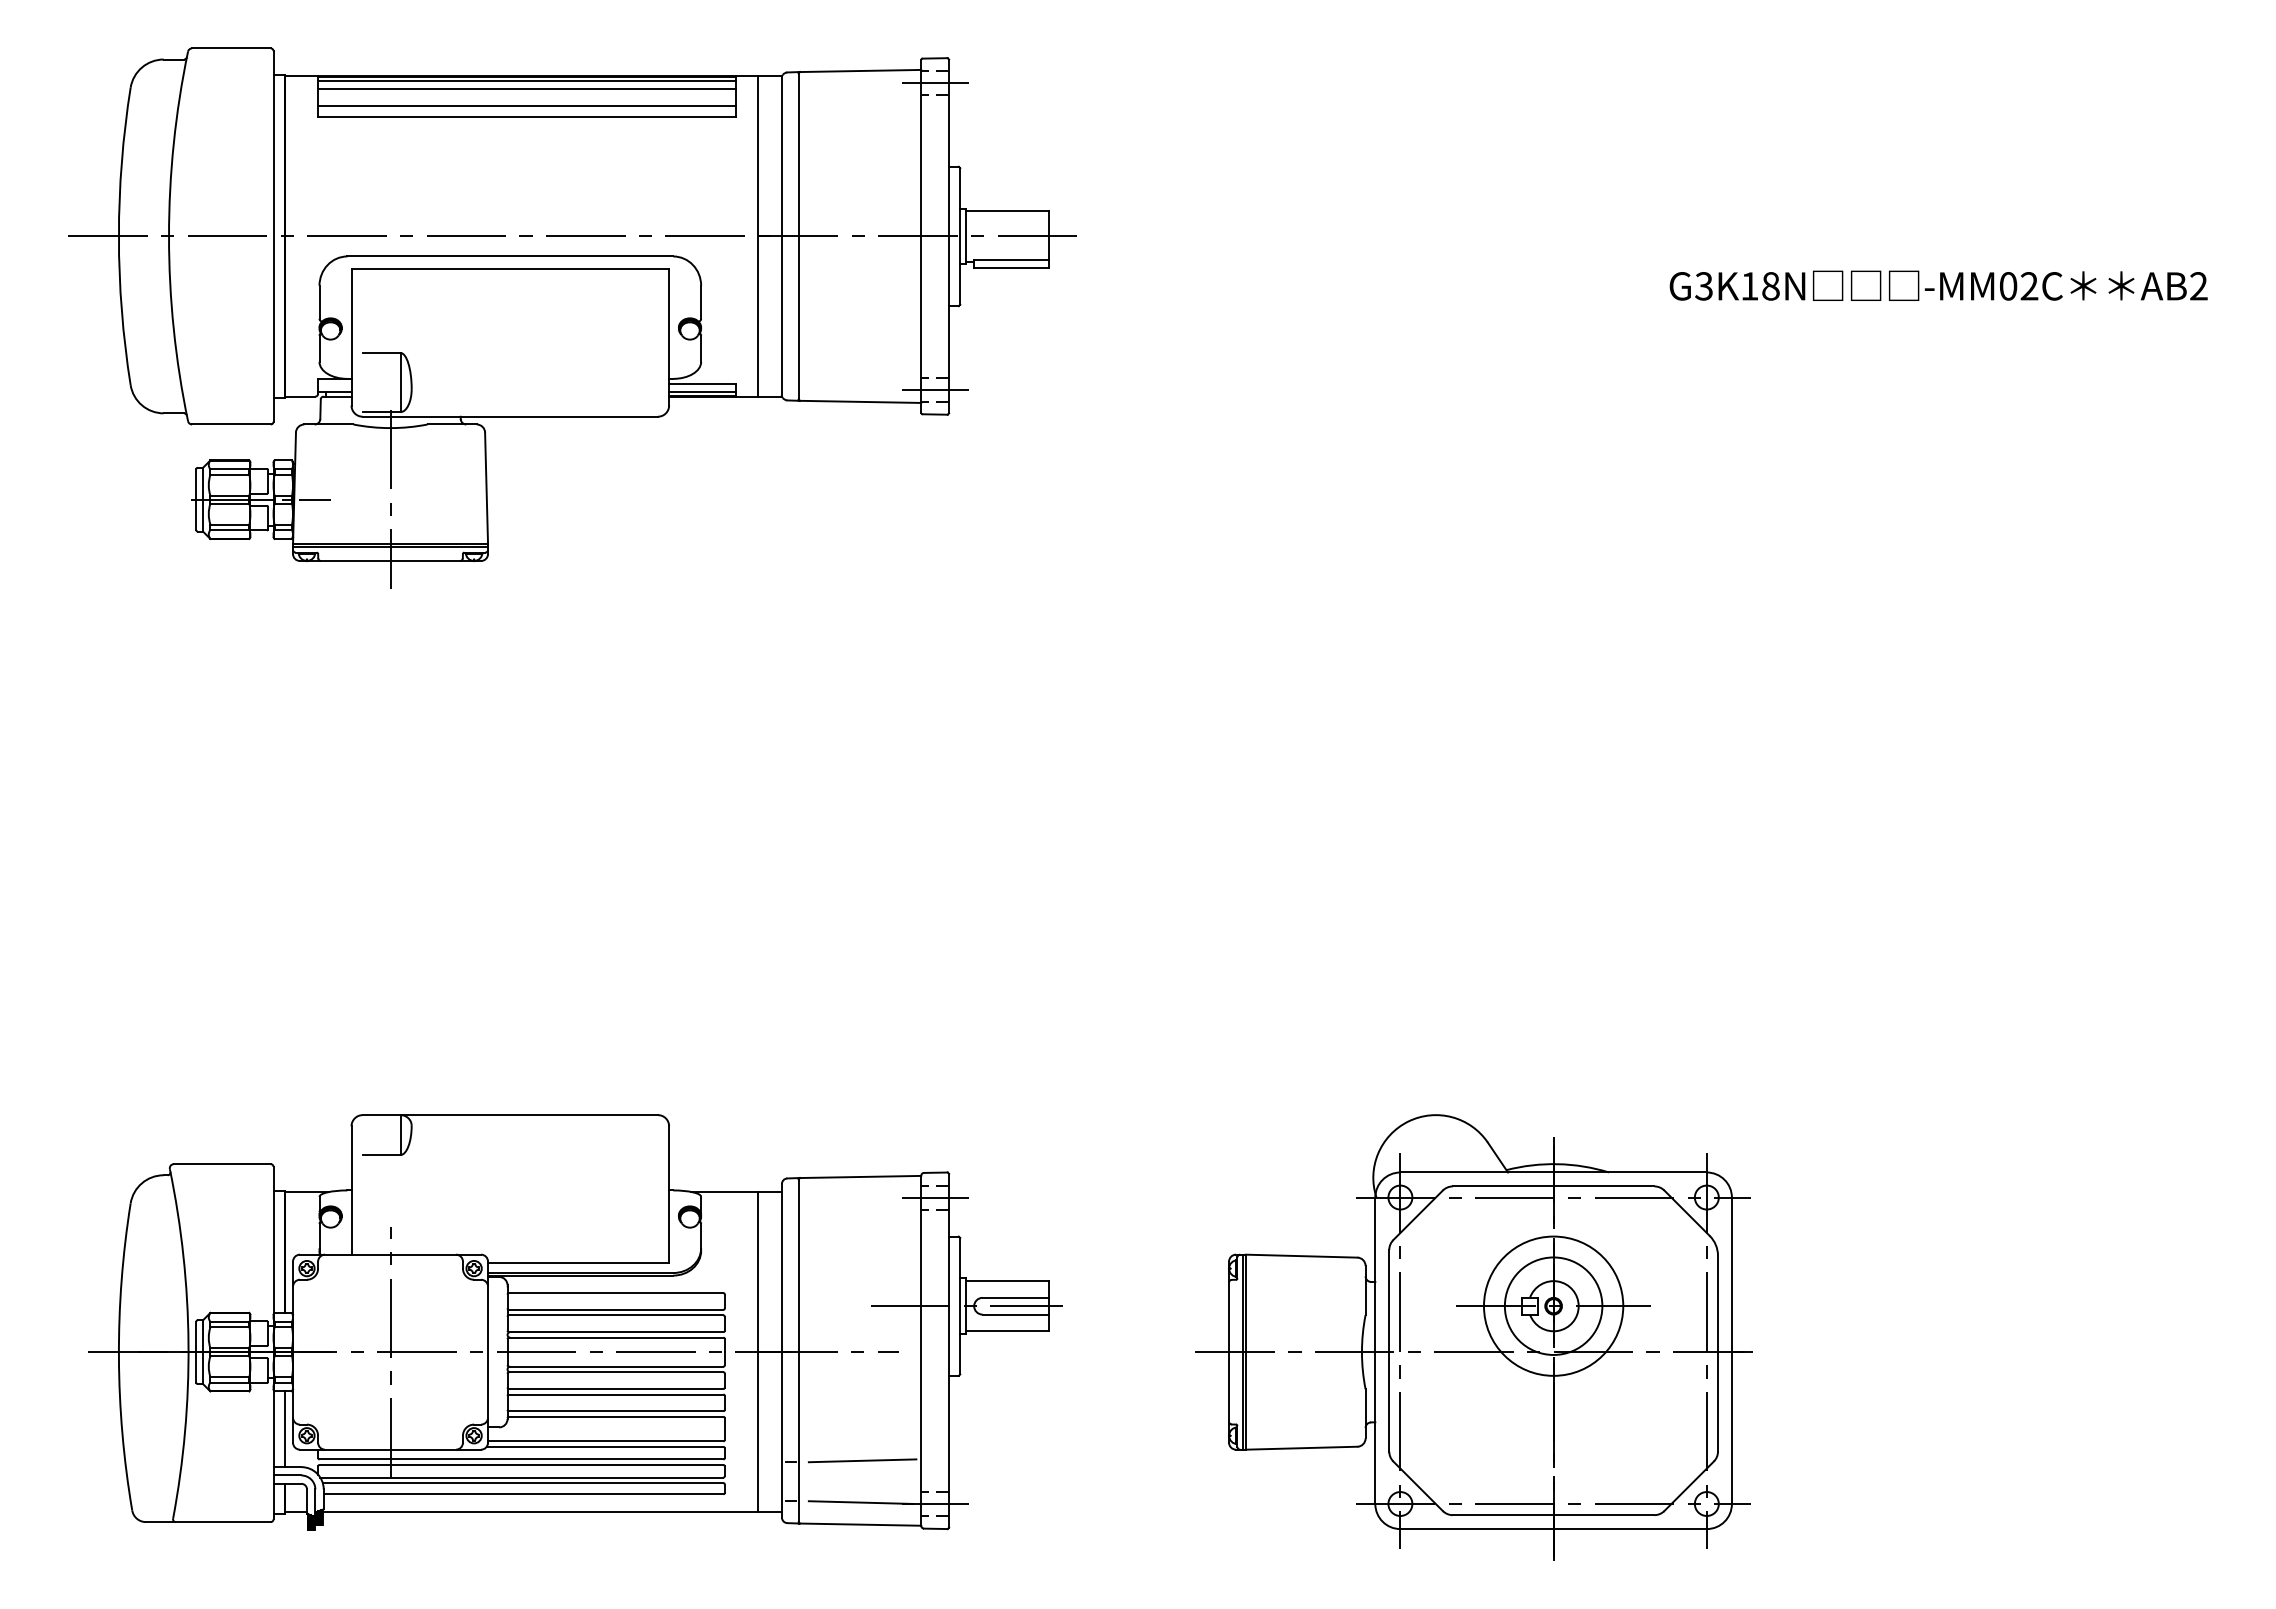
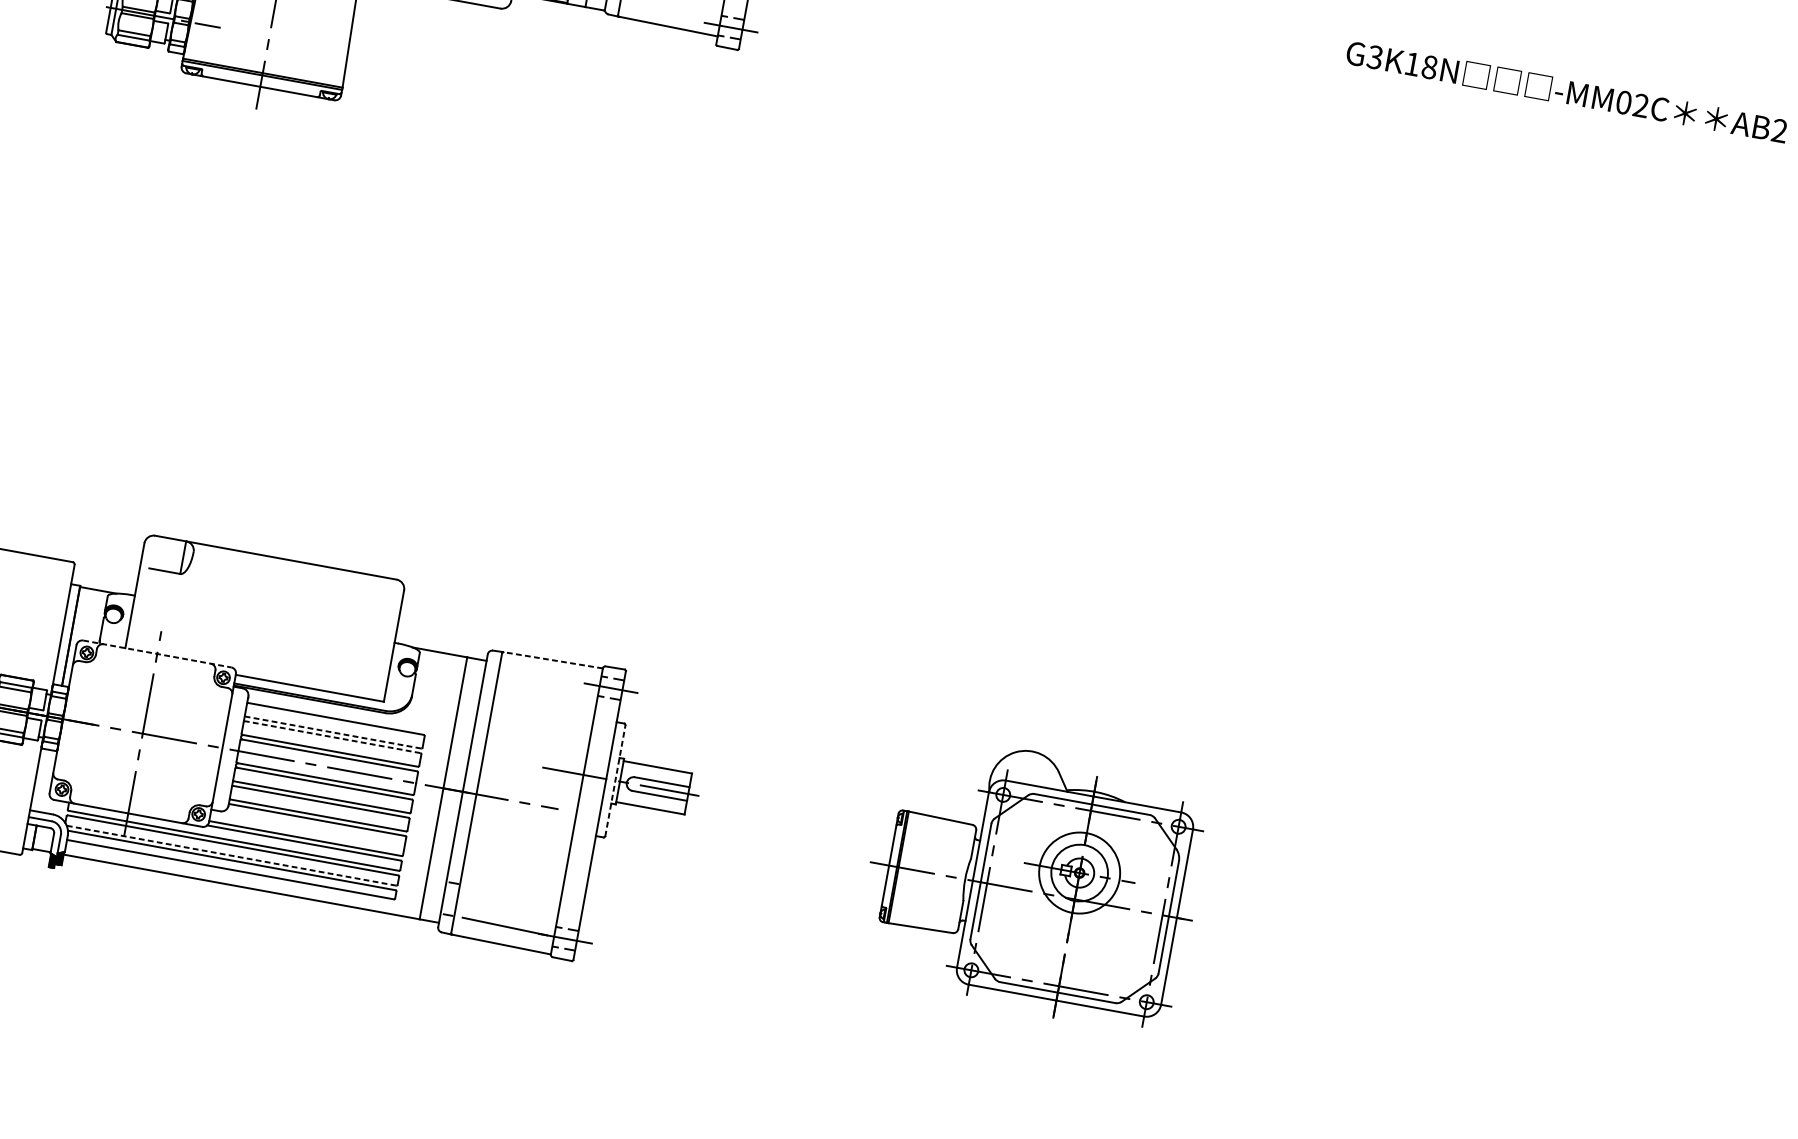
line: (860, 1176) -> (553, 659), solid -> dashed
line: (390, 1254) -> (157, 653), solid -> dashed
line: (960, 1305) -> (615, 780), solid -> dashed
line: (615, 1309) -> (333, 732), solid -> dashed
line: (615, 1315) -> (332, 737), solid -> dashed
part: (1473, 1337) -> (1030, 882), size x0.7
line: (284, 1429) -> (44, 781), removed
line: (862, 1460) -> (512, 892), removed
line: (521, 1477) -> (231, 855), solid -> dashed

